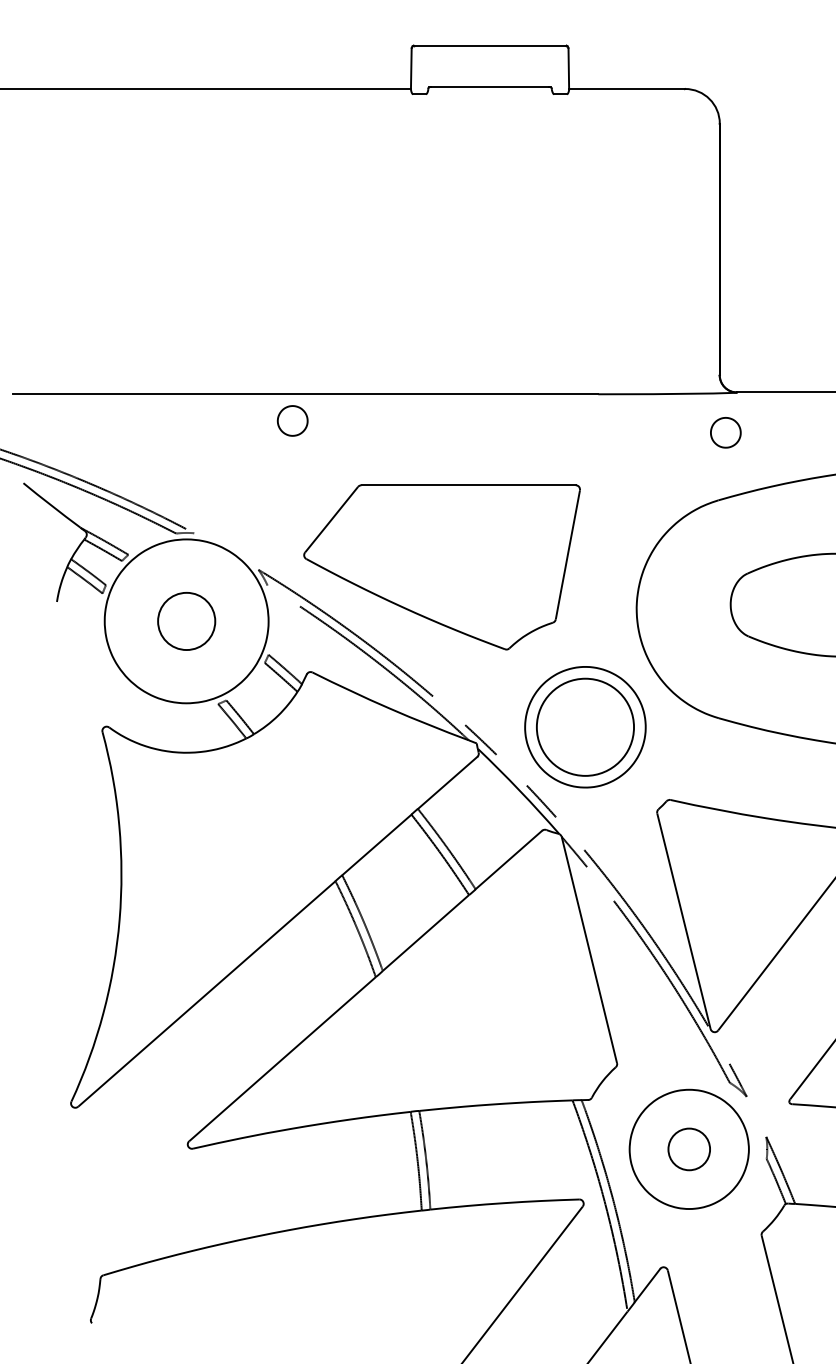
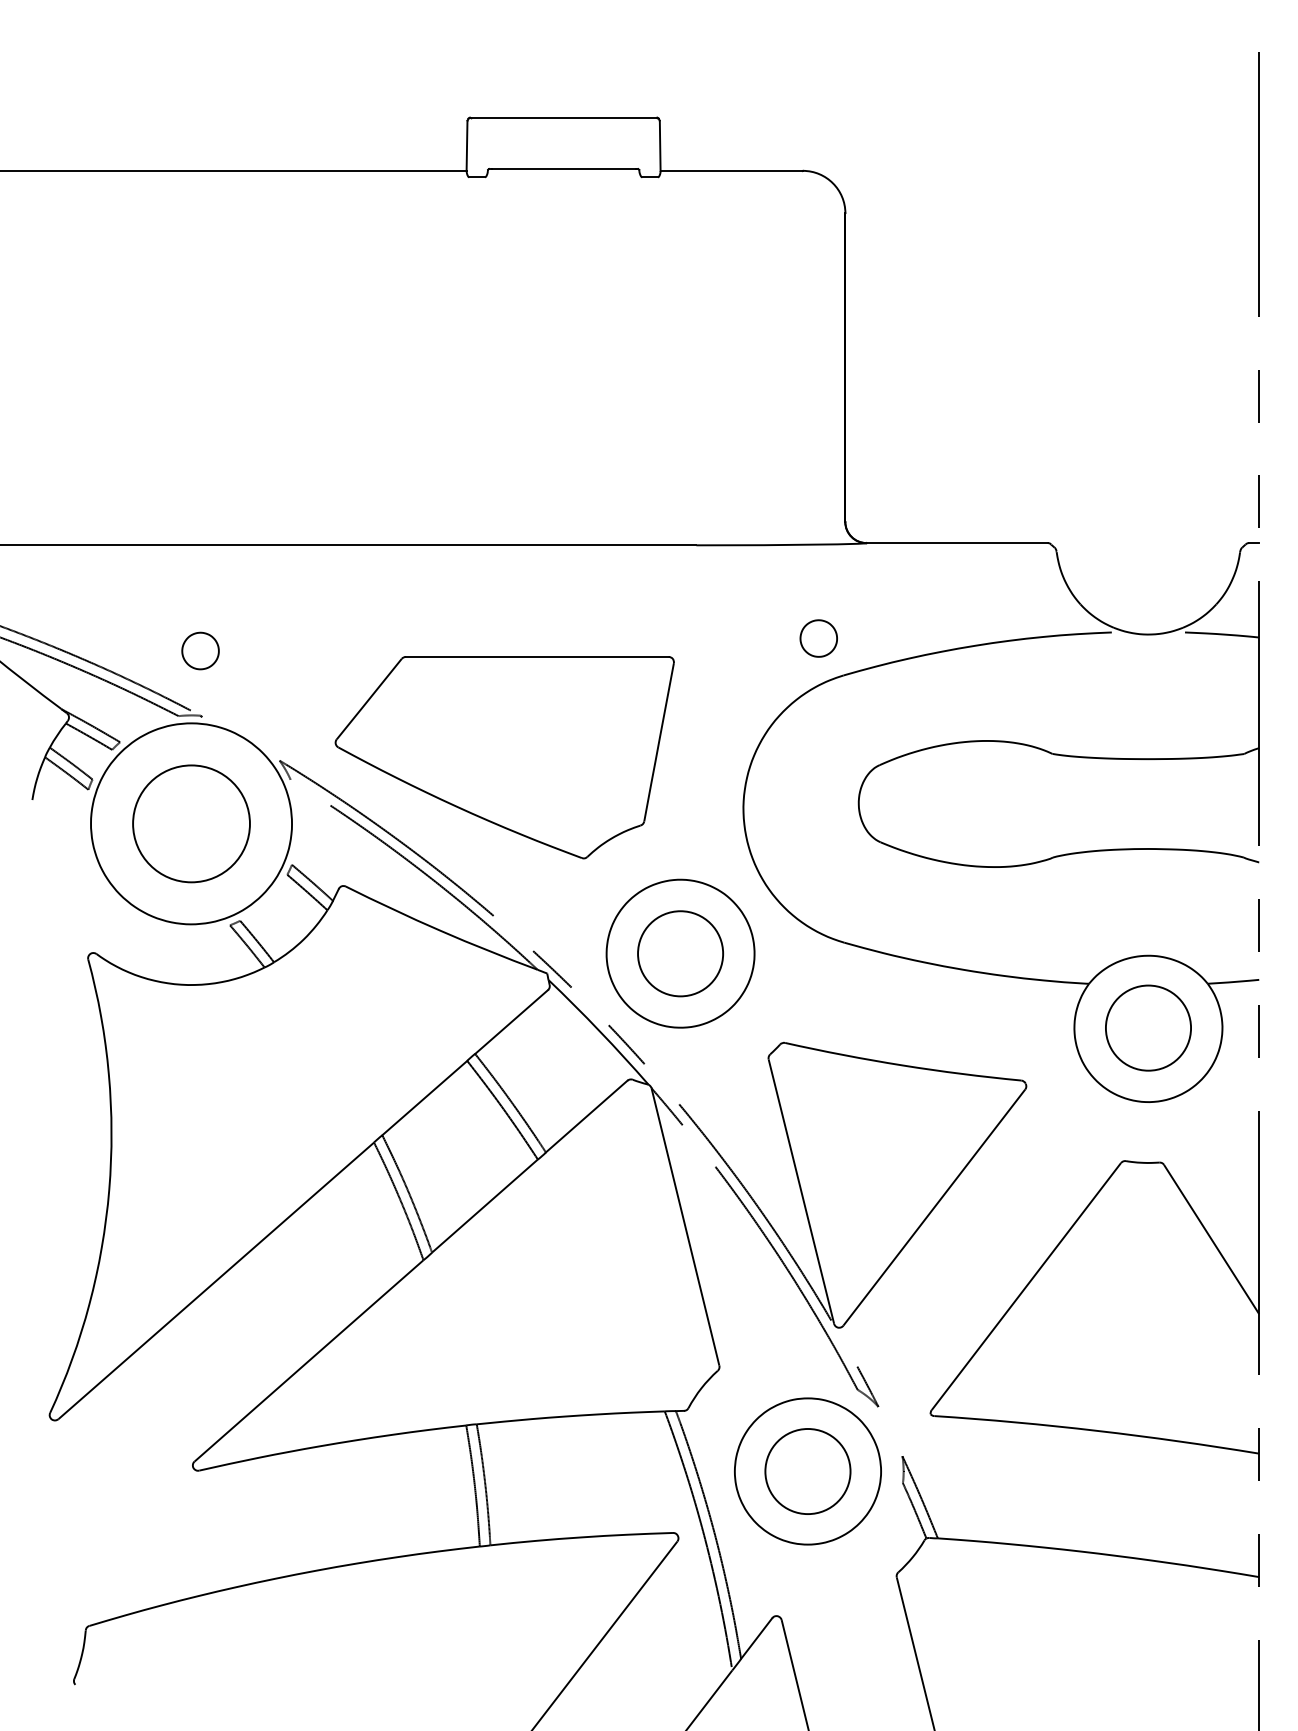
part: (292, 420) -> (200, 650), moved
part: (725, 432) -> (818, 638), moved
circle: (186, 621) -> (191, 823), size x1.67
circle: (585, 727) -> (680, 953), size x0.71
circle: (688, 1149) -> (807, 1471), size x1.67

